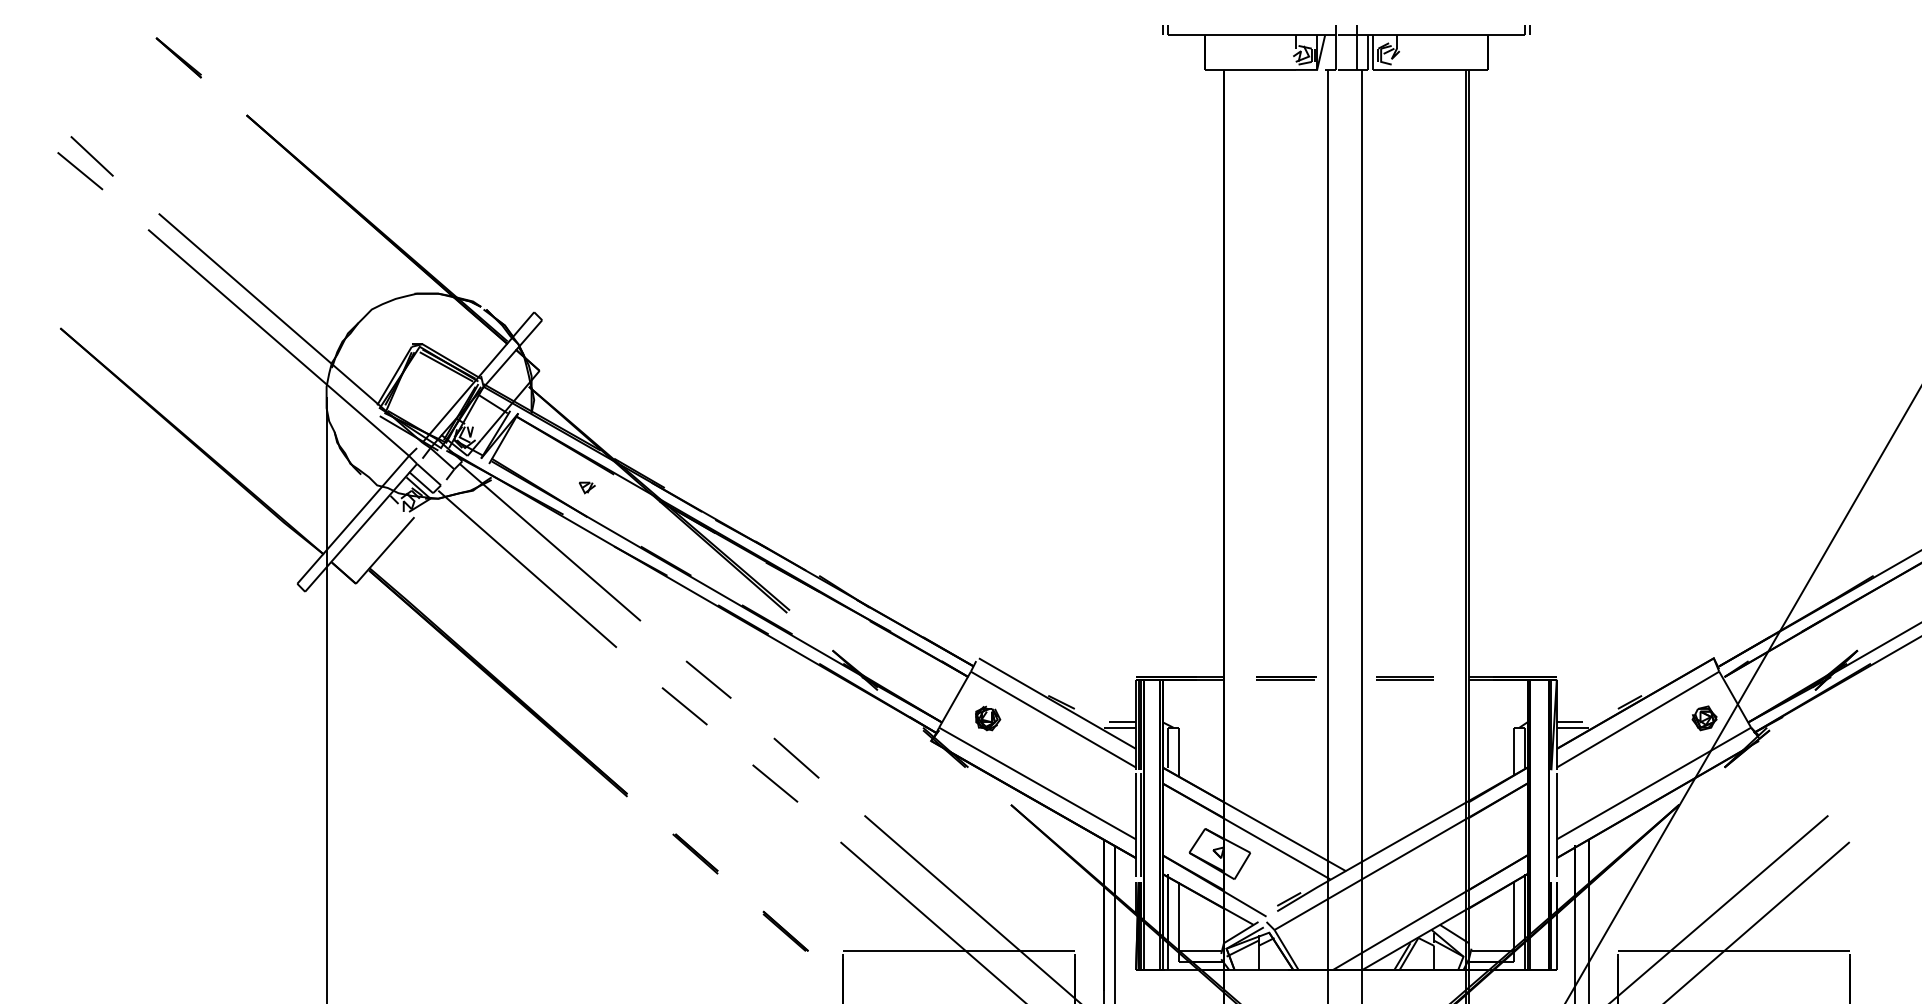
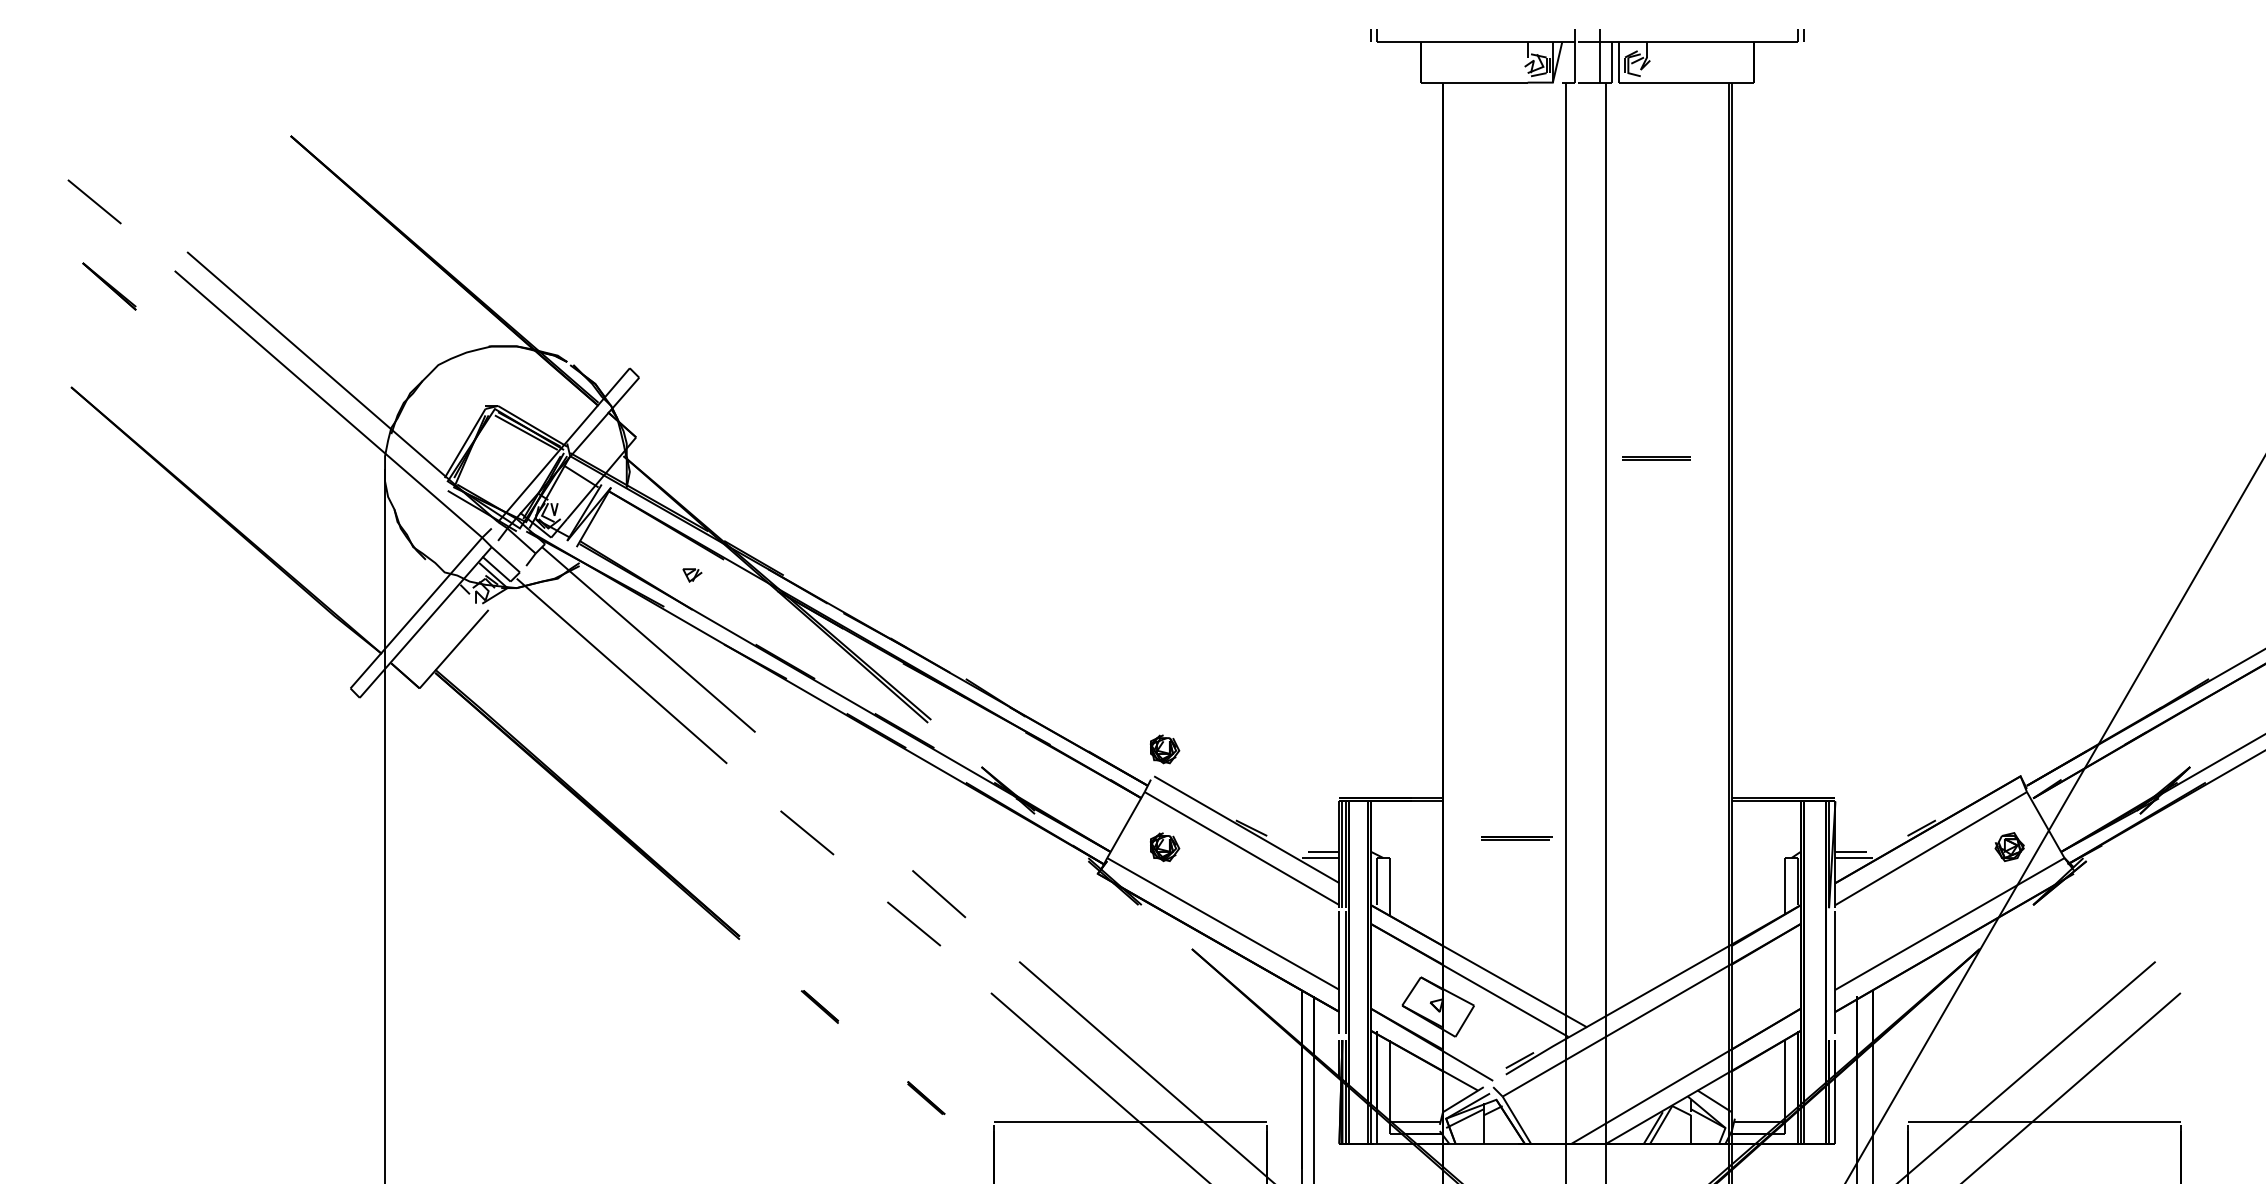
line: (178, 57) -> (109, 286), moved
line: (91, 156) -> (107, 184), removed
part: (988, 635) -> (1165, 749), added
line: (1286, 677) -> (1516, 837), moved
line: (1404, 677) -> (1655, 457), moved
line: (708, 679) -> (835, 801), removed
part: (695, 853) -> (819, 1006), size x0.7
part: (785, 930) -> (926, 1097), size x0.7

